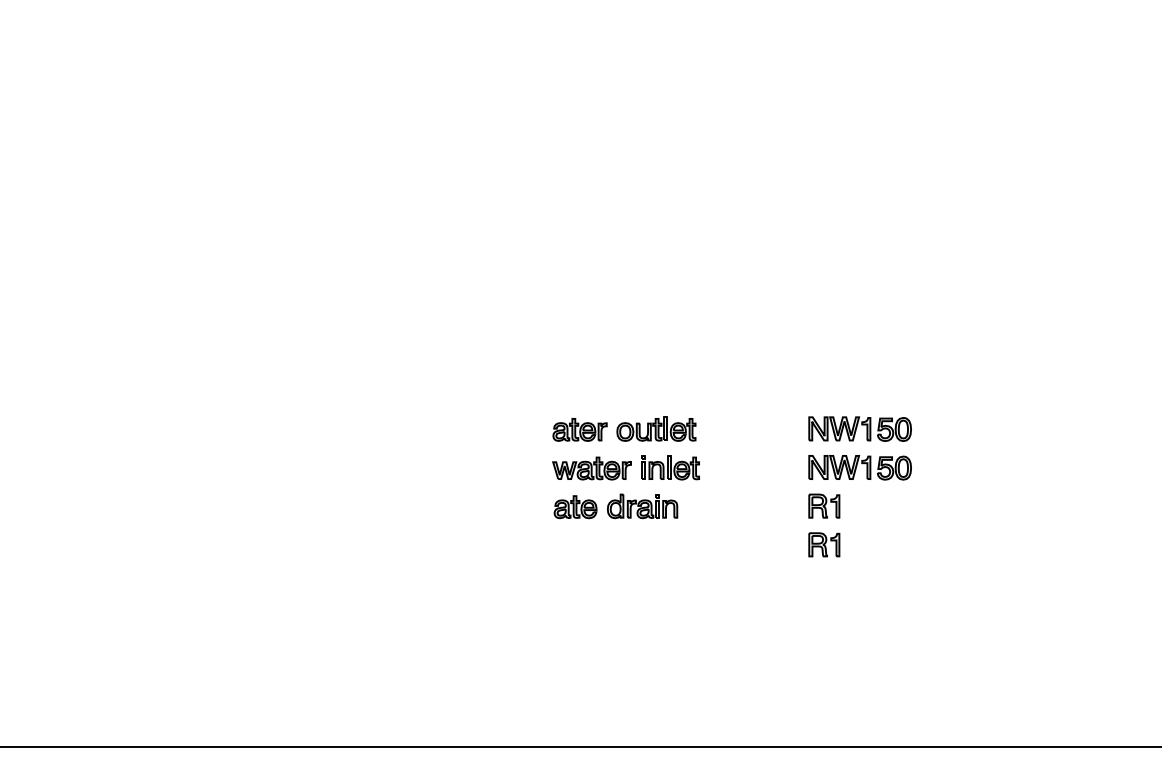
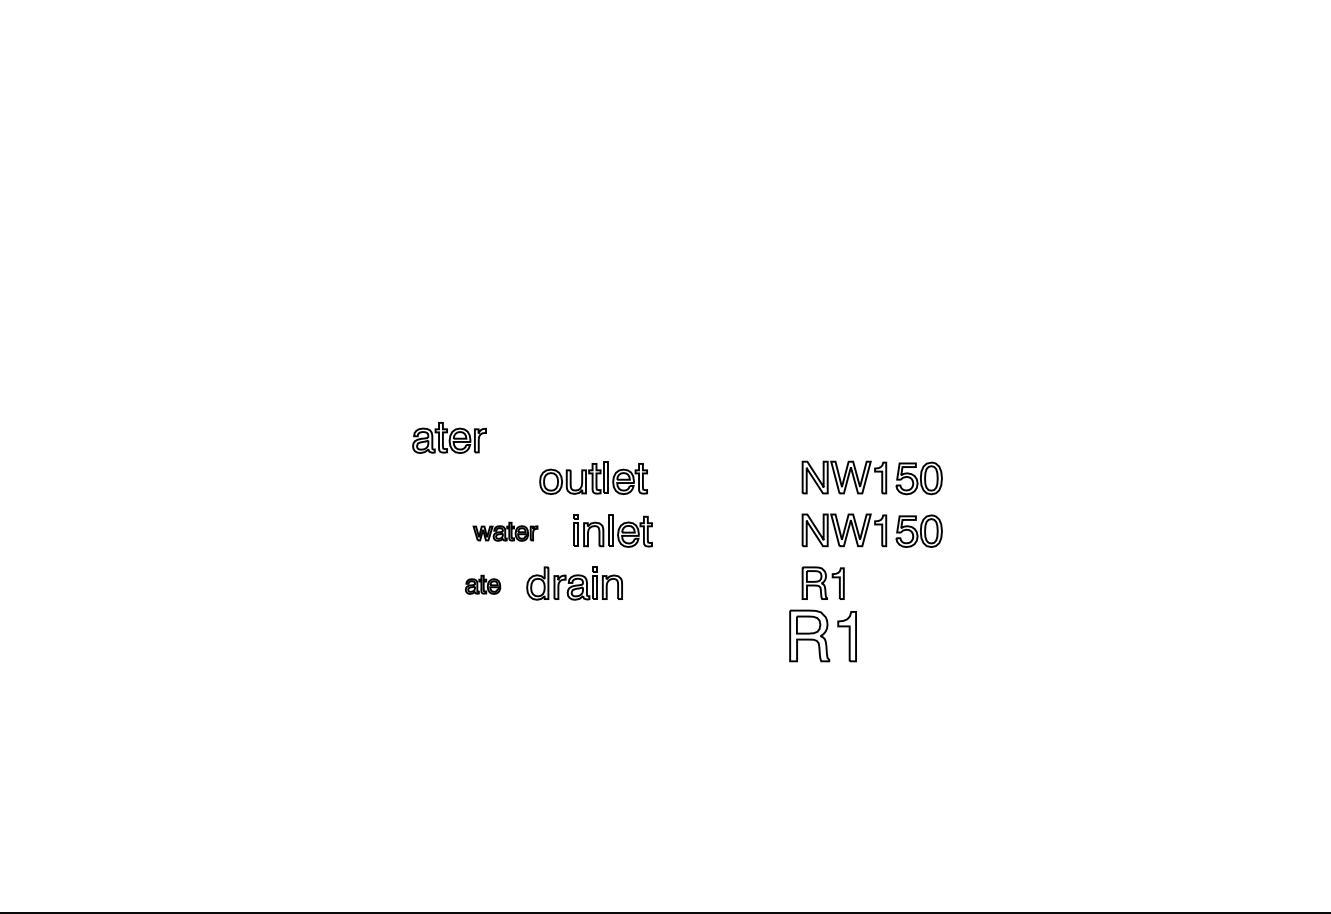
part: (579, 429) -> (448, 437), moved
part: (591, 468) -> (504, 531), size x0.6
part: (575, 507) -> (482, 585), size x0.6
part: (824, 544) -> (823, 635), size x1.6

